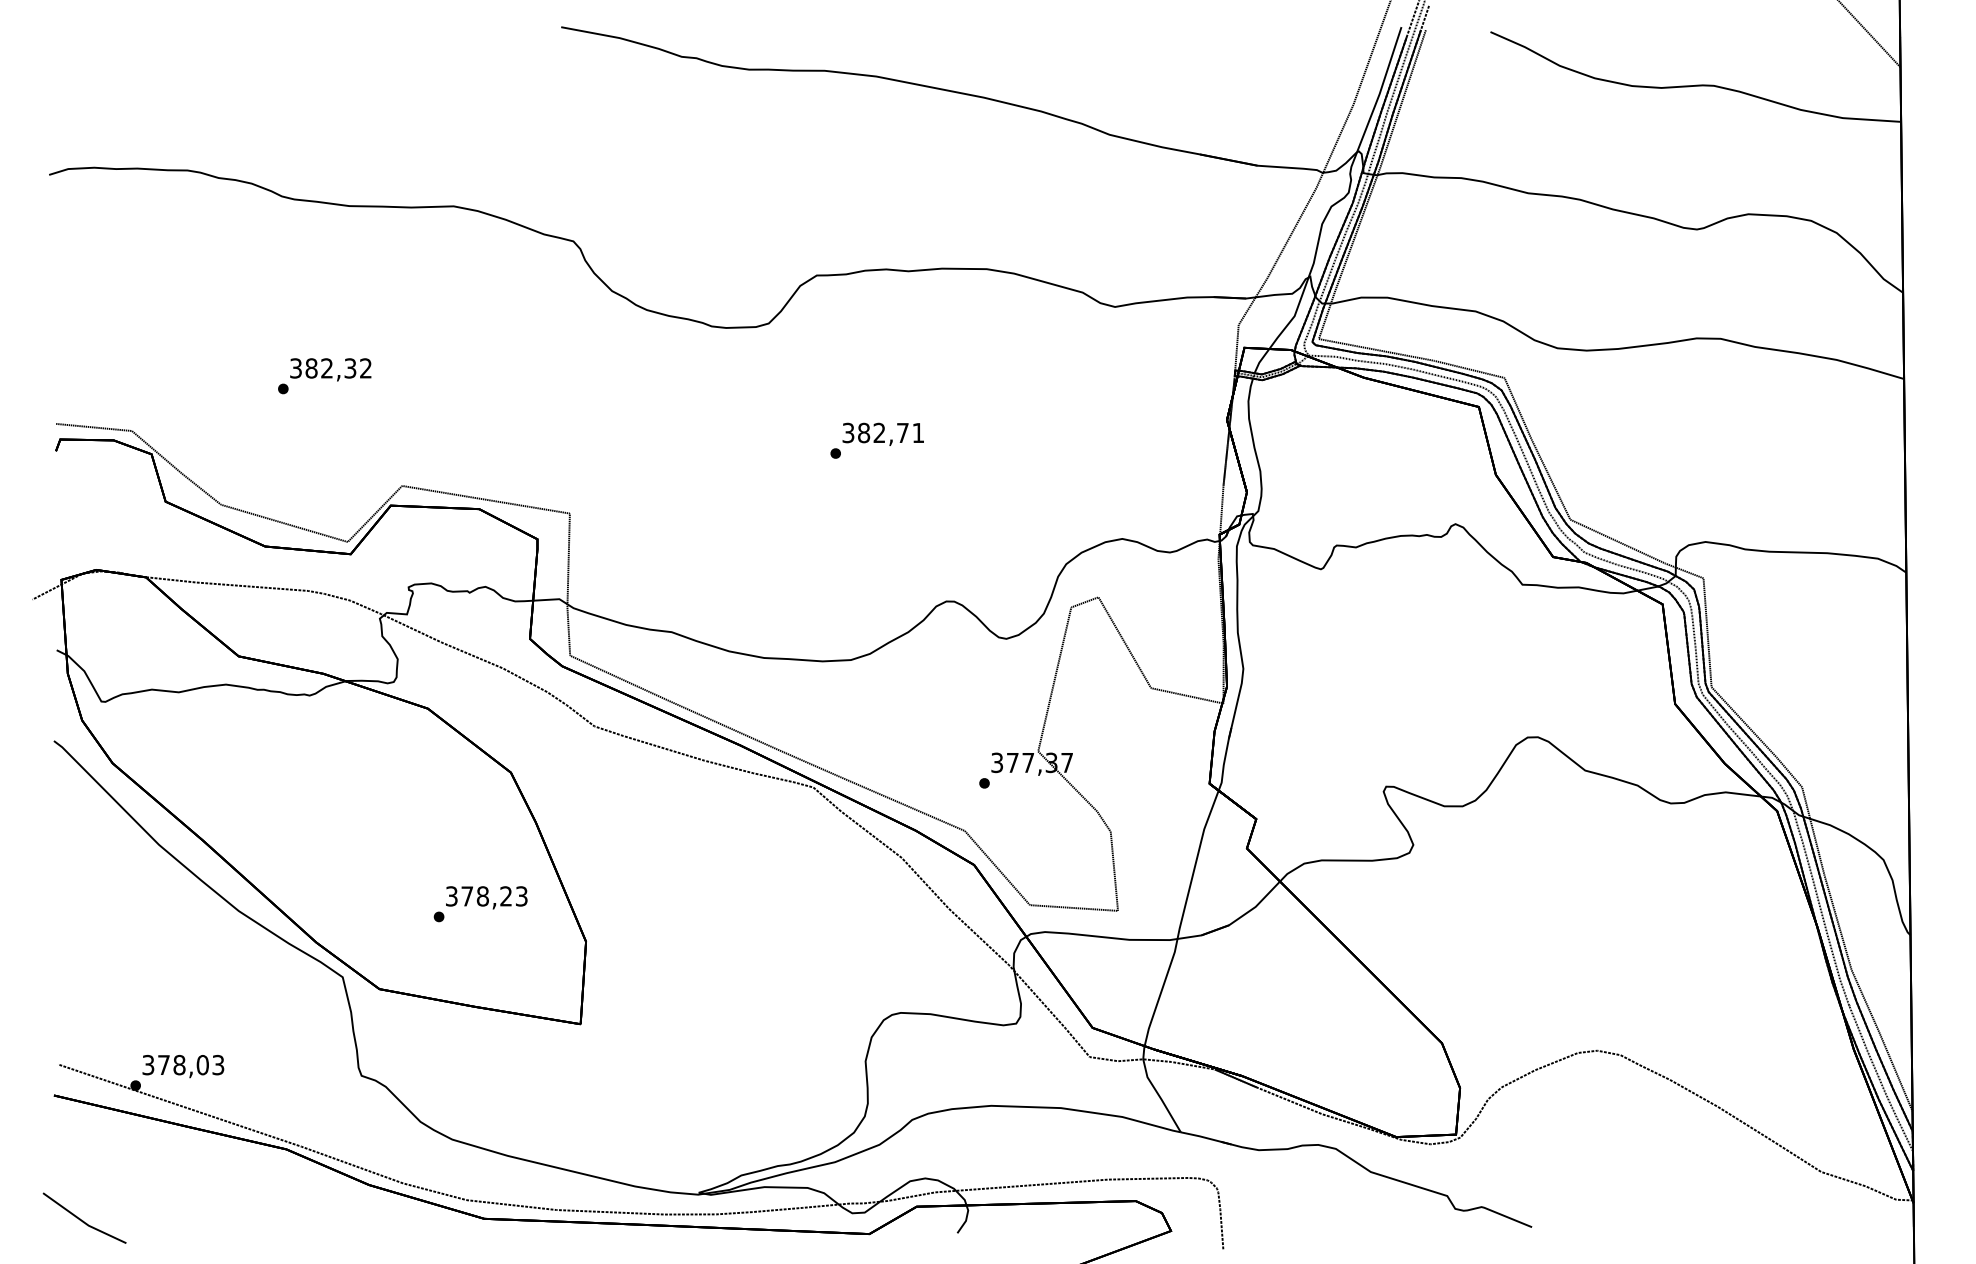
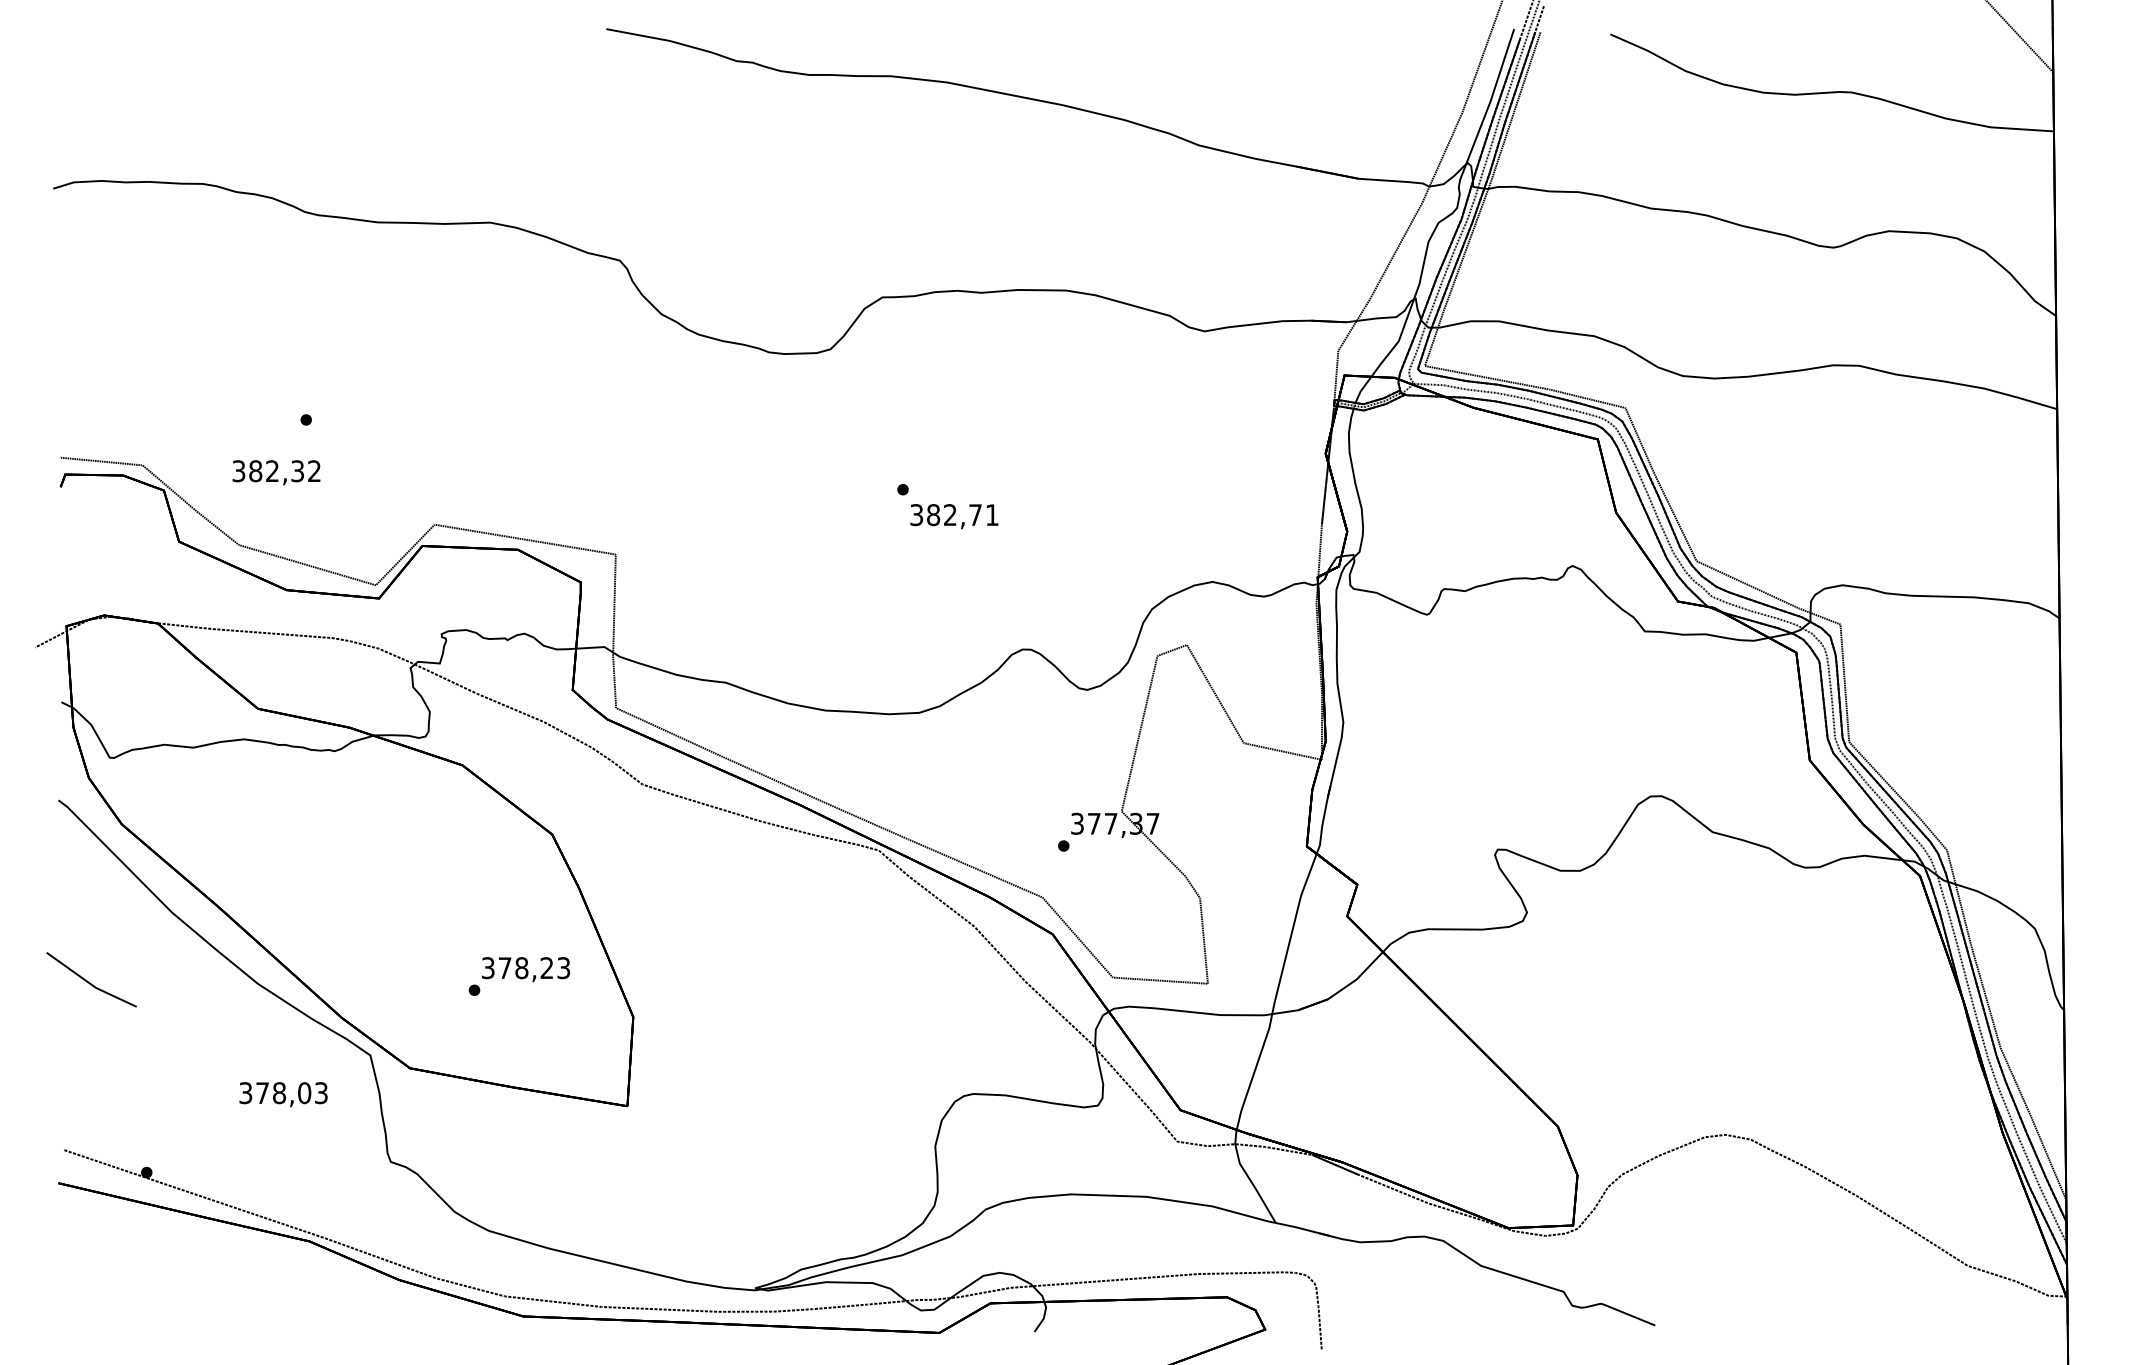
text: (330, 369) -> (276, 472), moved
text: (882, 433) -> (953, 515), moved
text: (183, 1066) -> (283, 1094), moved
line: (83, 1220) -> (90, 982), moved

